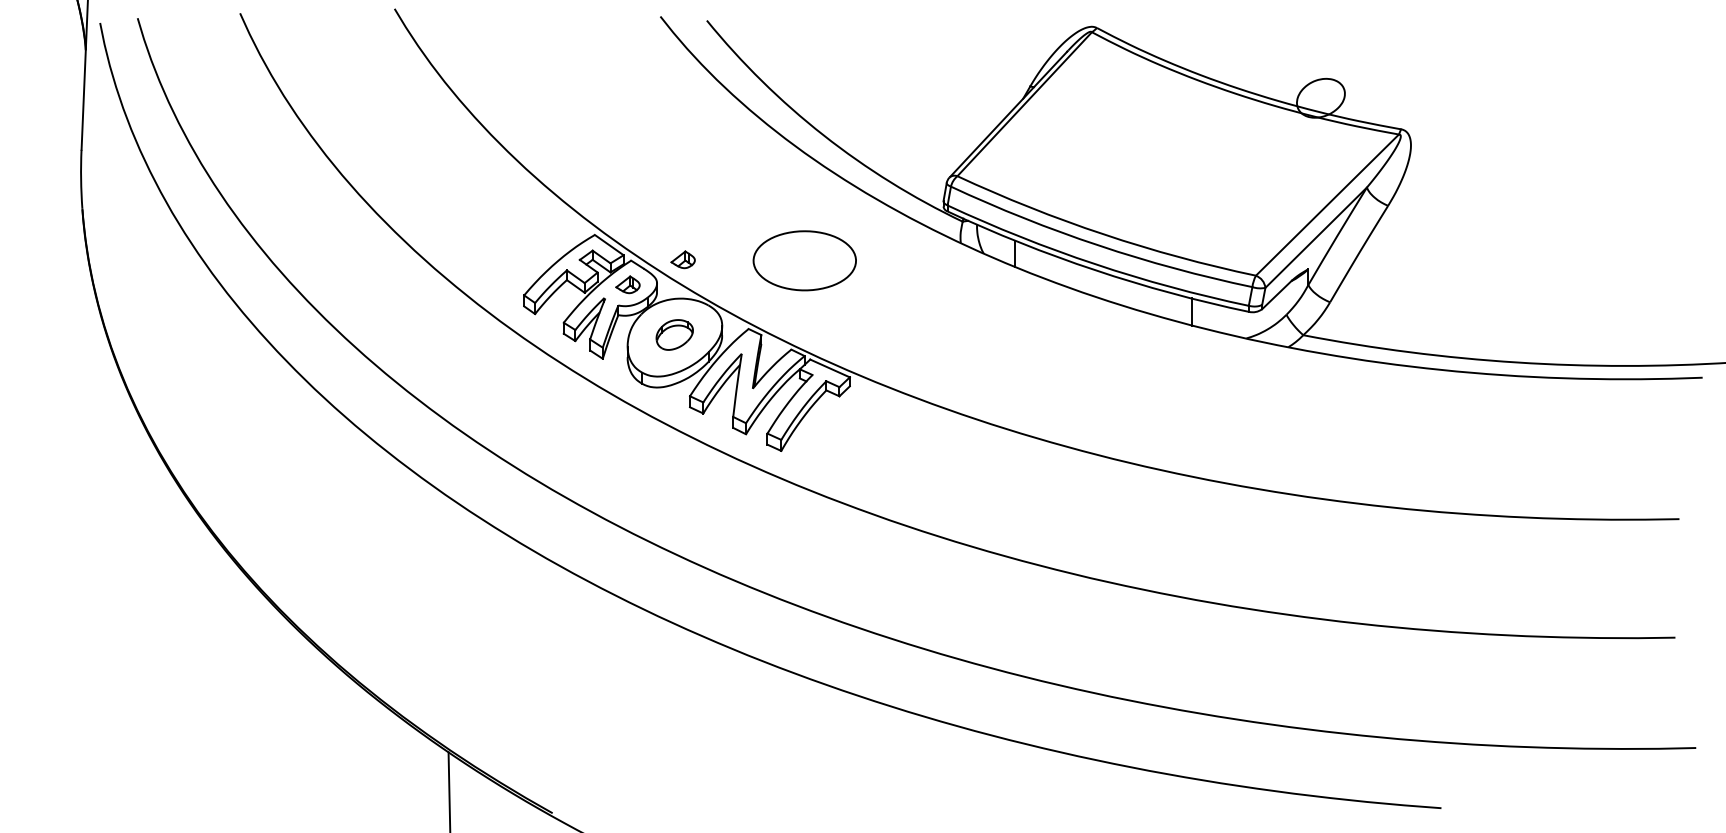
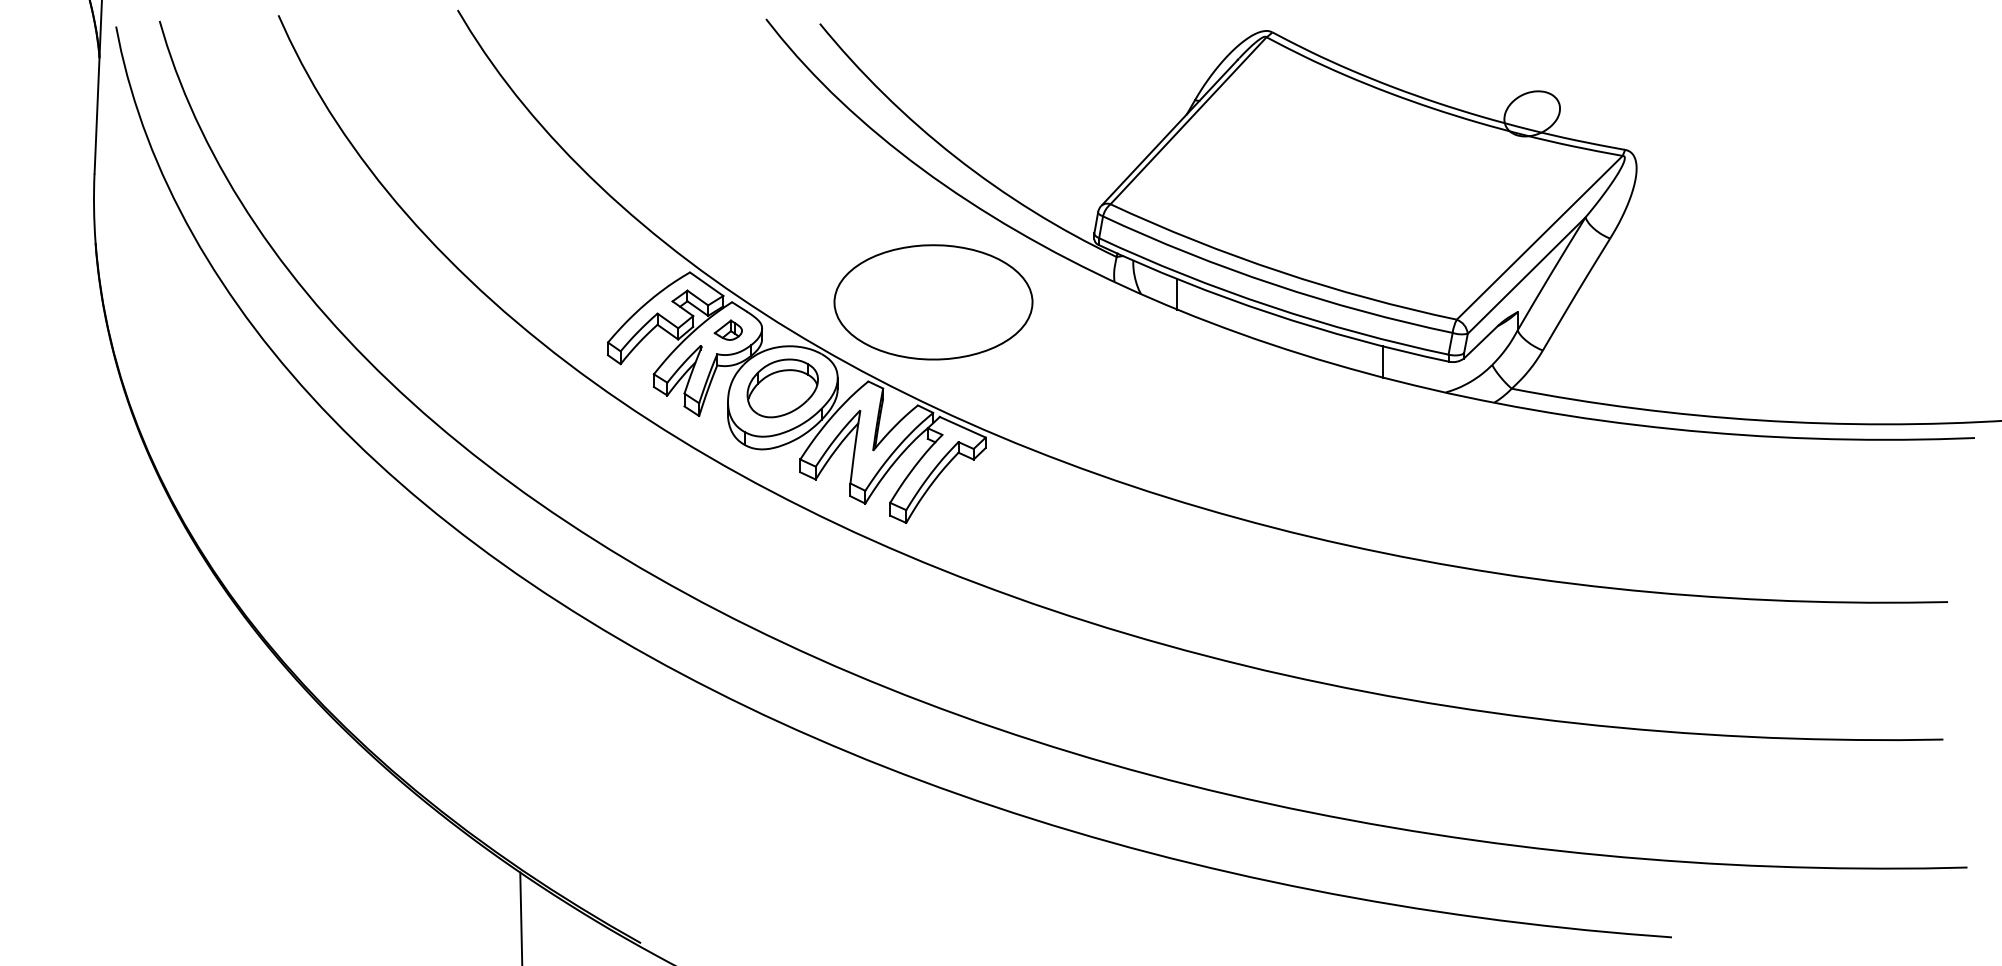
part: (682, 259) -> (791, 300), removed
part: (804, 260) -> (933, 302), size x1.67
part: (674, 335) -> (782, 388), size x1.67

